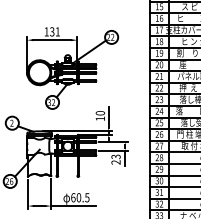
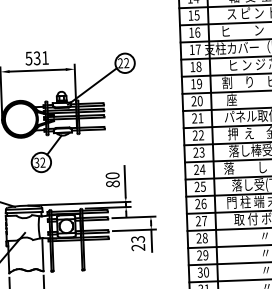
text: (46, 31) -> (28, 58), 131 -> 531
text: (100, 118) -> (113, 183), 10 -> 80

